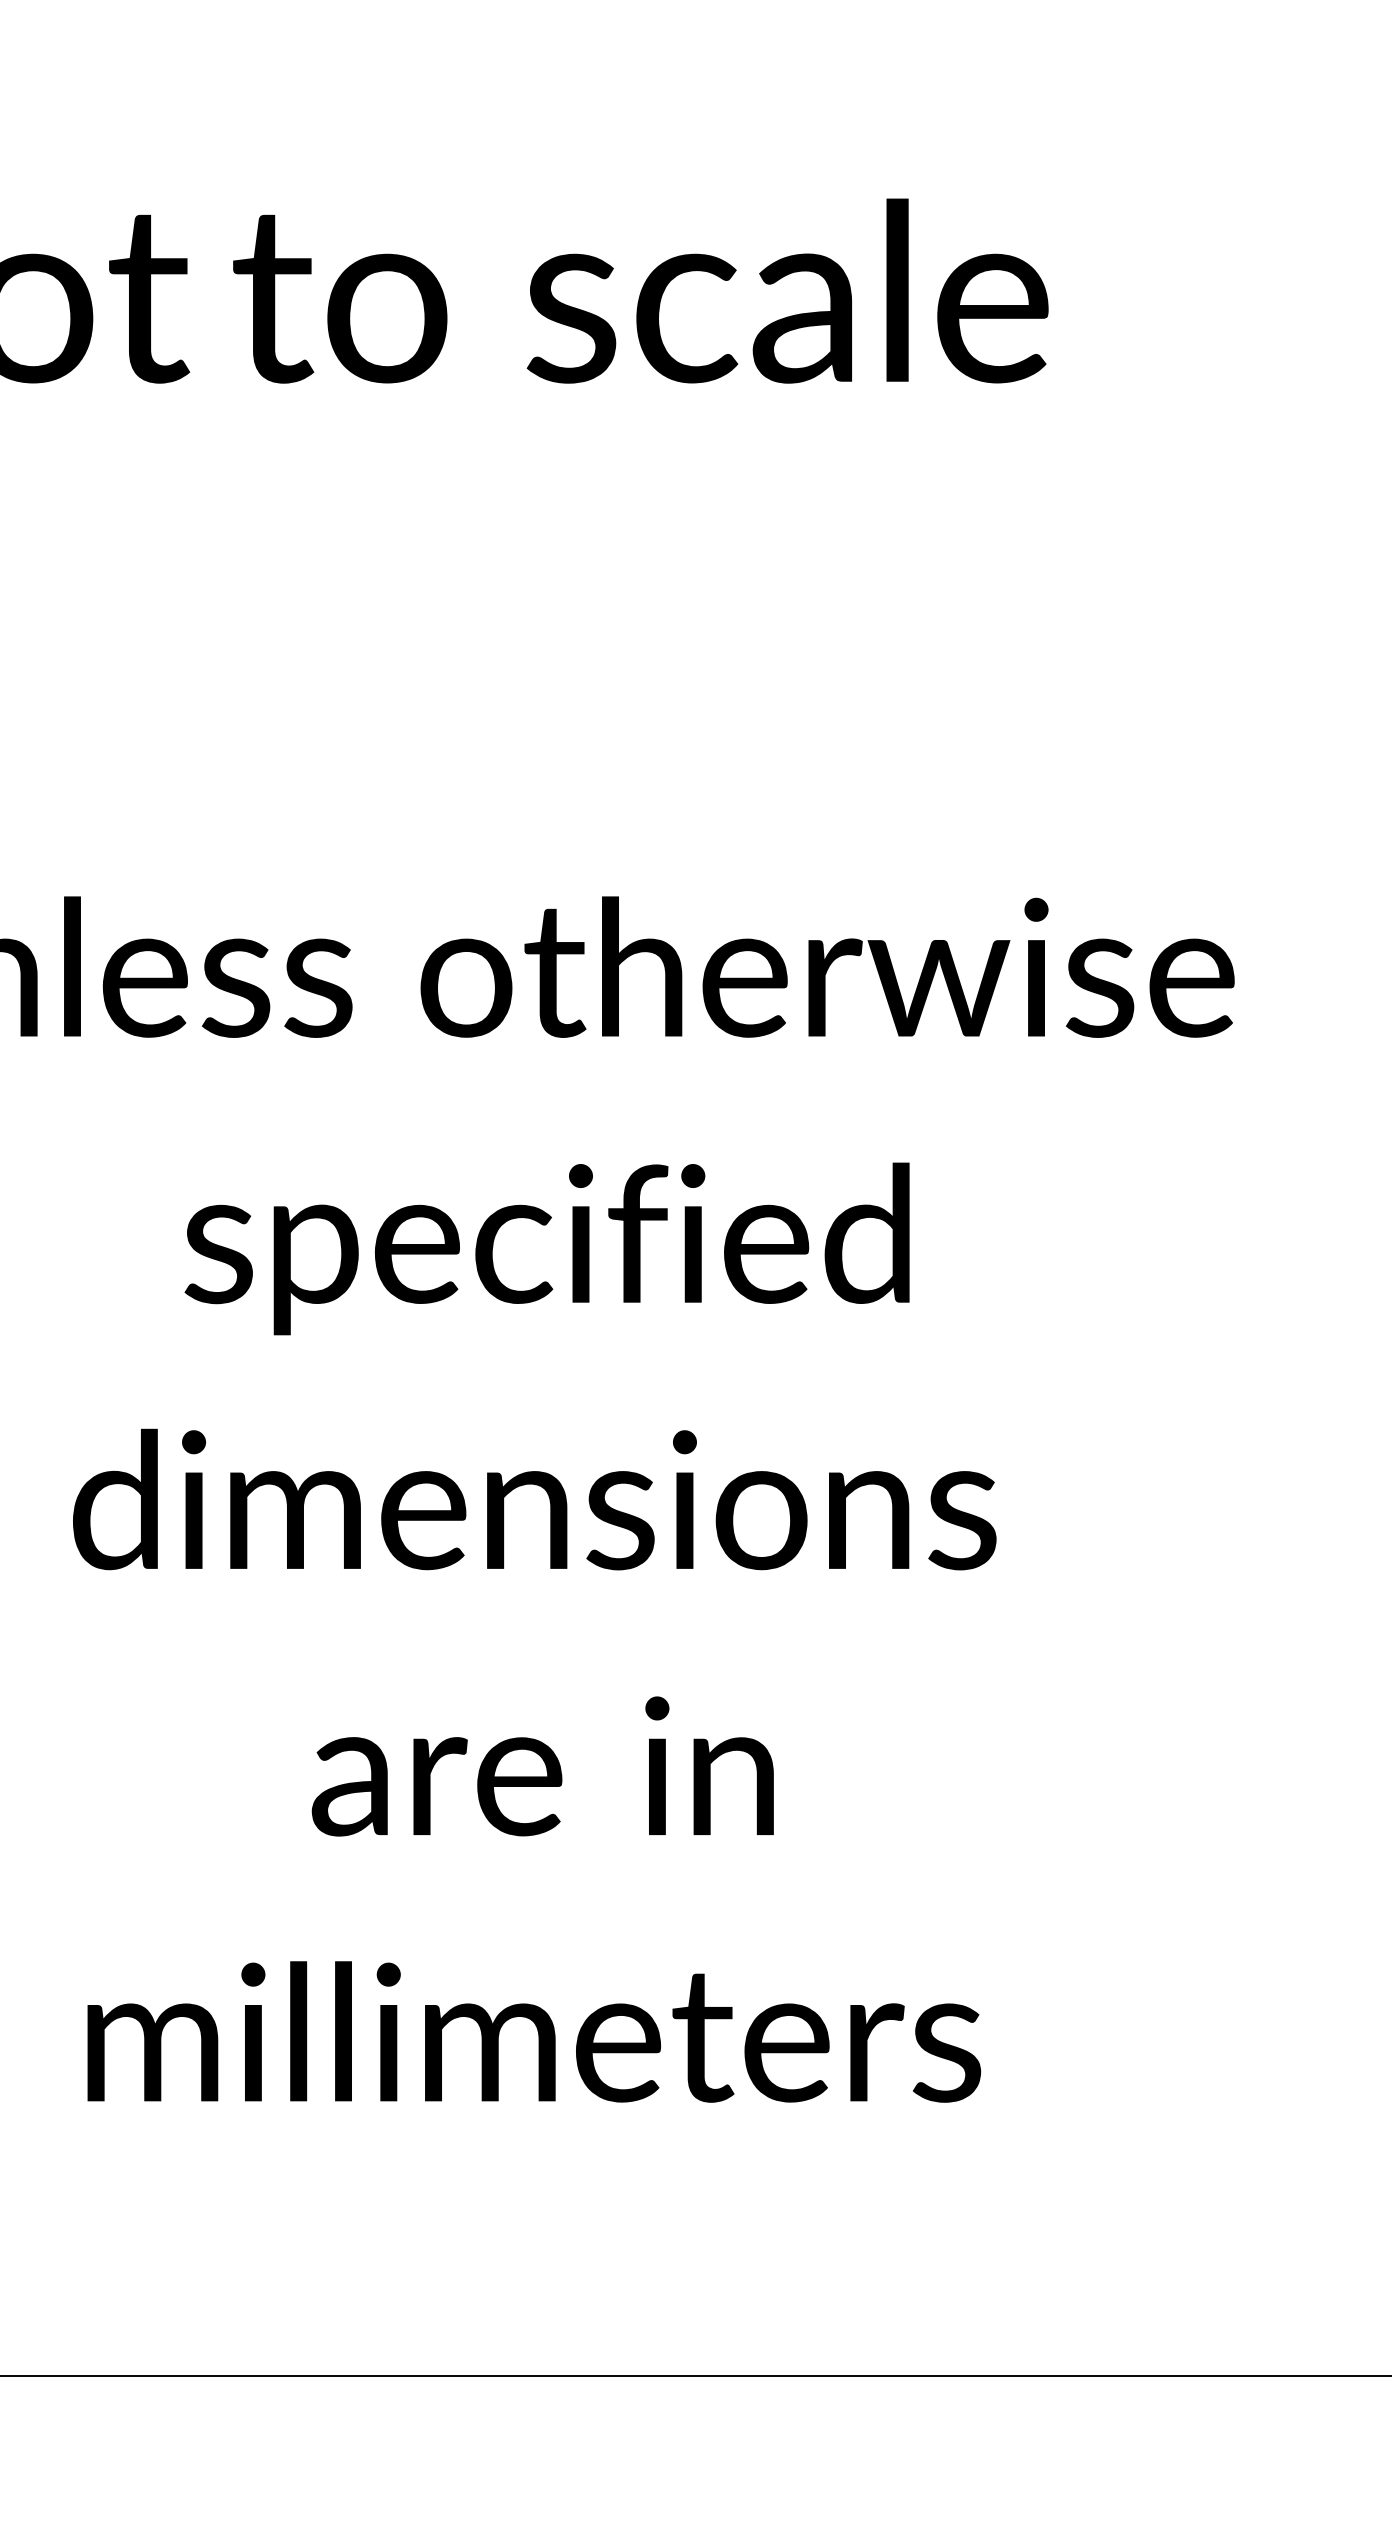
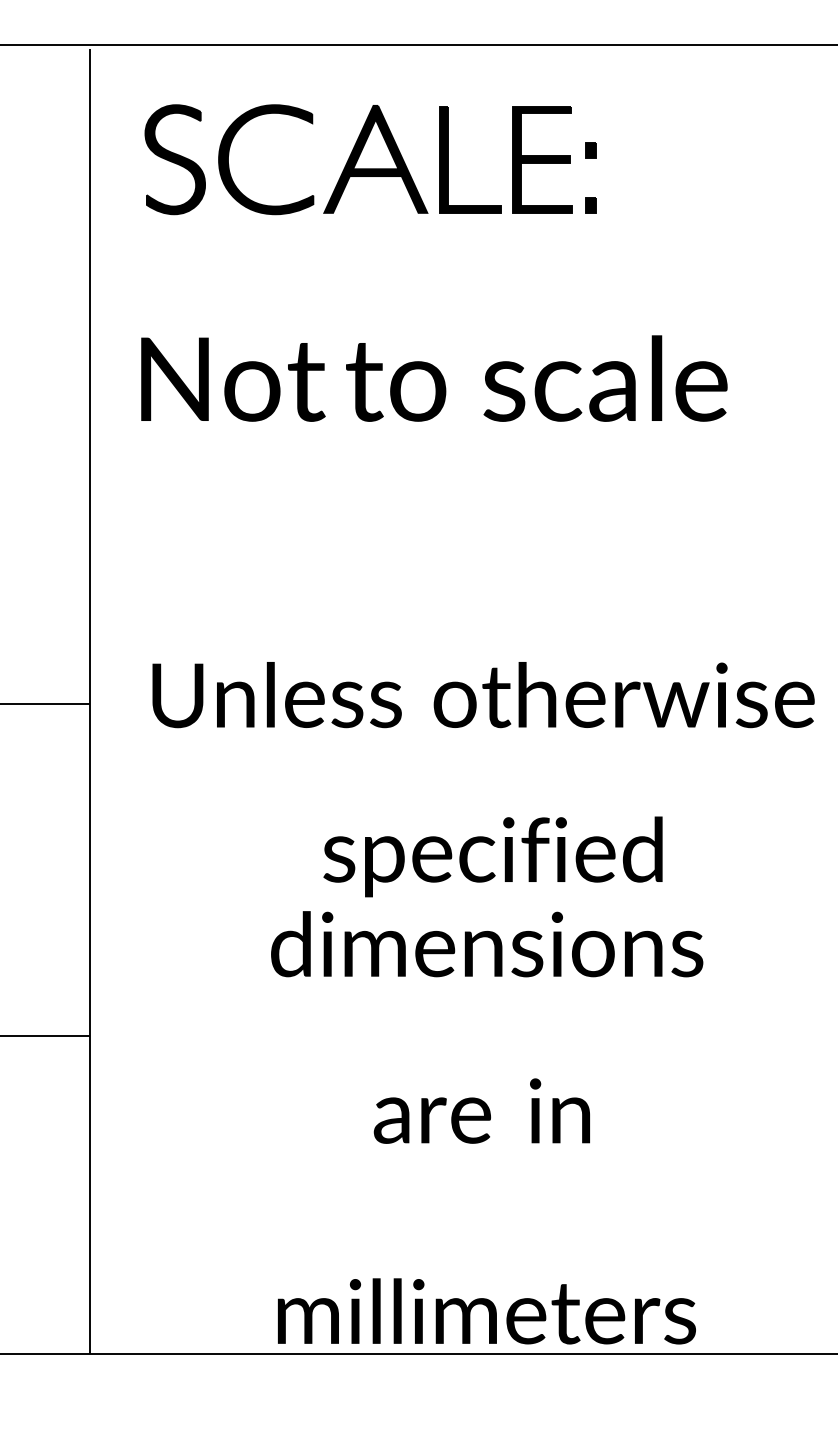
text: (546, 1248) -> (492, 856), moved
text: (541, 1765) -> (481, 1110), moved
text: (533, 2032) -> (486, 1311), moved

